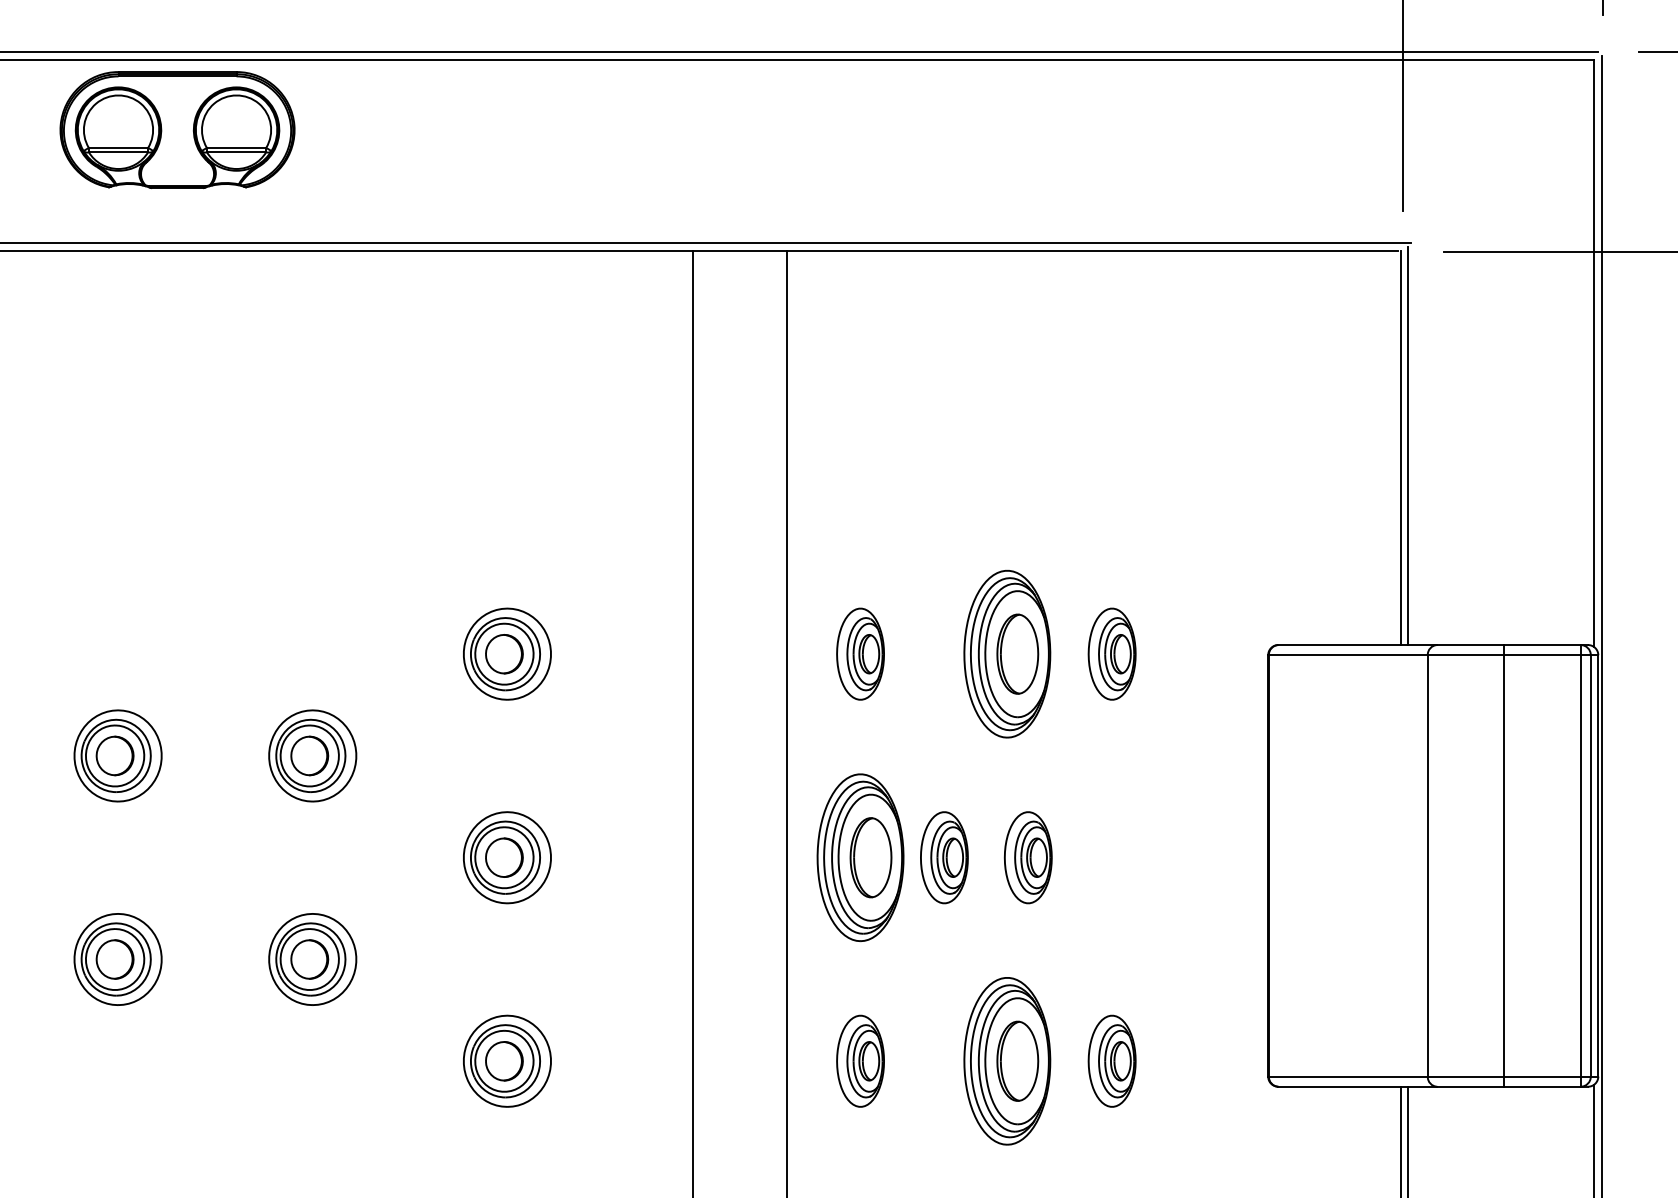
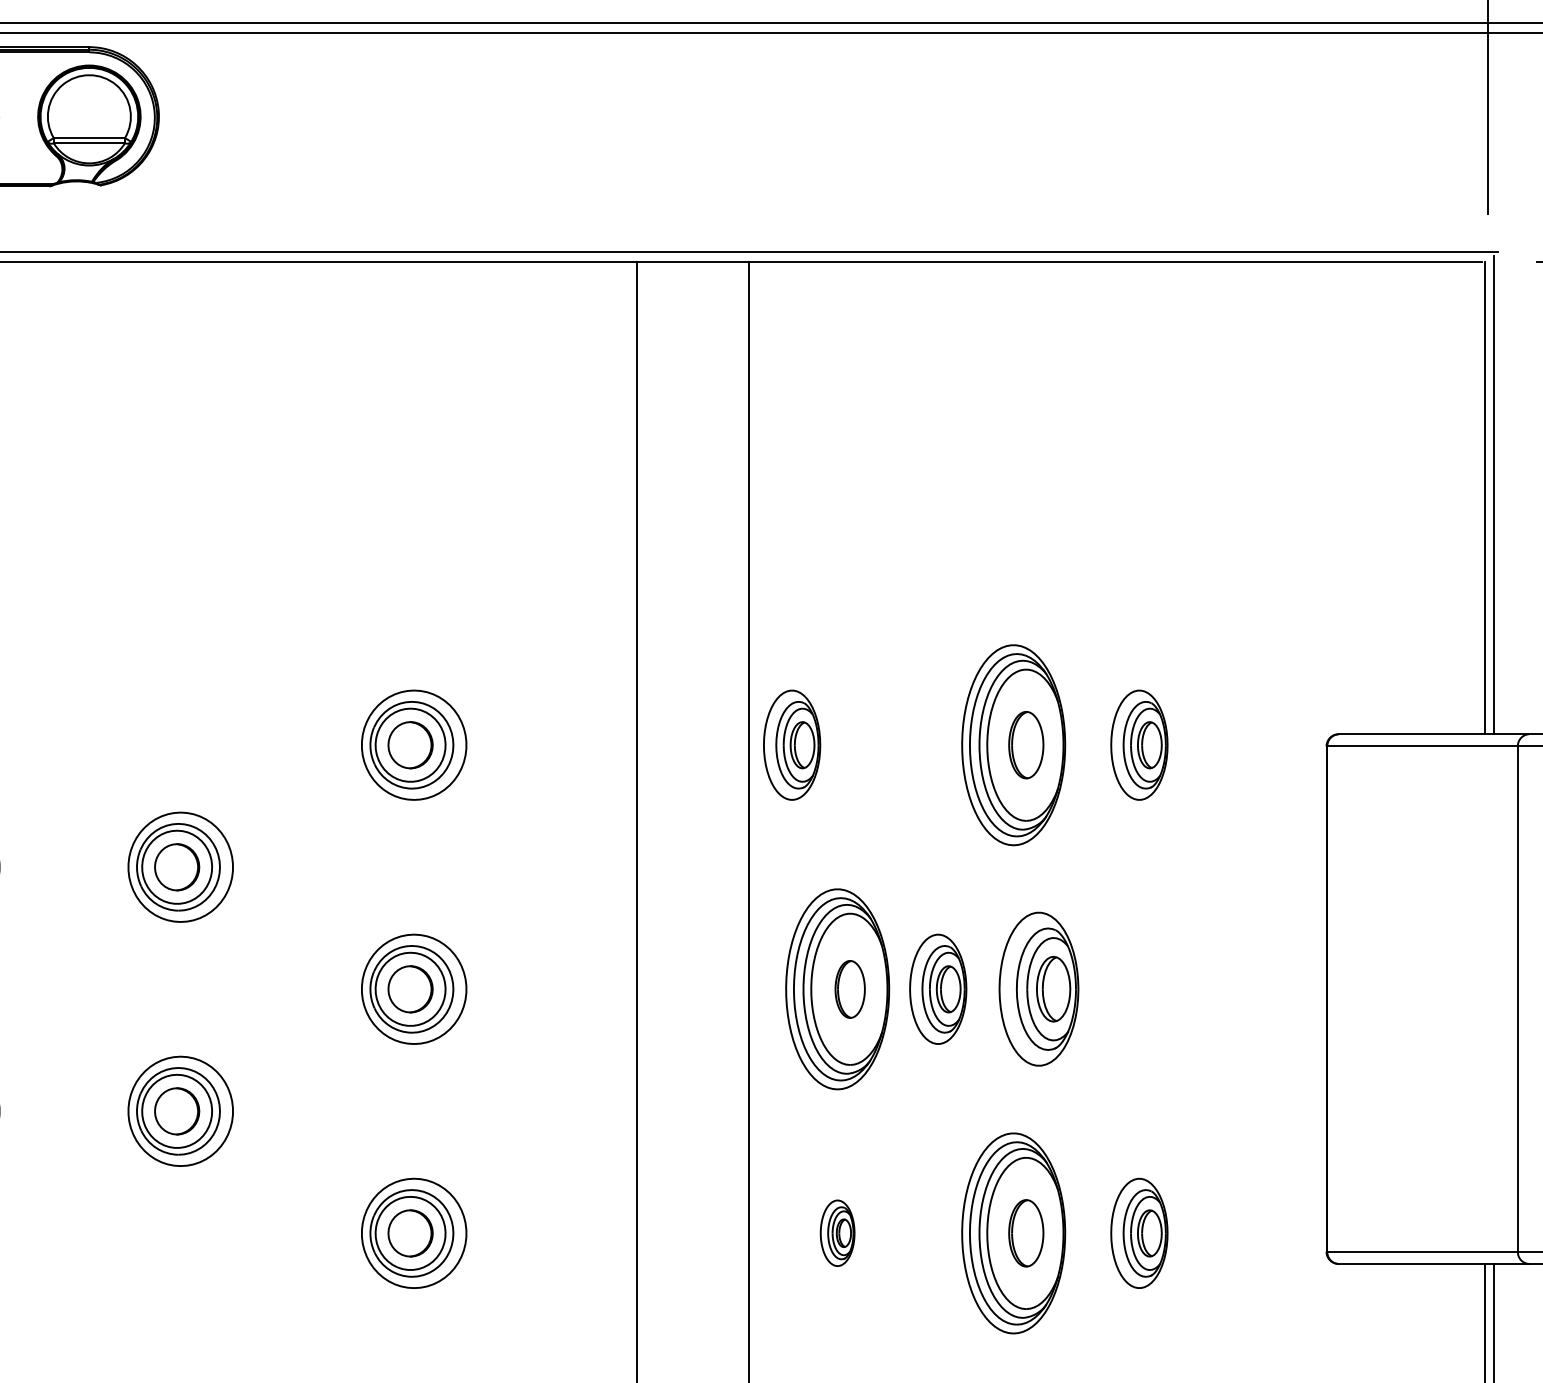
part: (860, 653) -> (792, 744), moved
part: (1017, 653) -> (1025, 744), size x0.7
part: (870, 857) -> (849, 989), size x0.6
part: (1027, 857) -> (1037, 989), size x1.4
part: (860, 1060) -> (837, 1232), size x0.6
part: (1017, 1060) -> (1025, 1232), size x0.7

